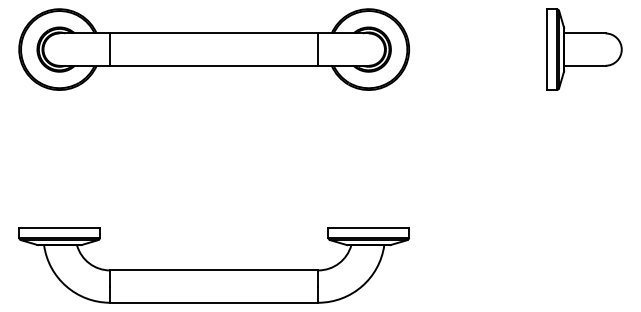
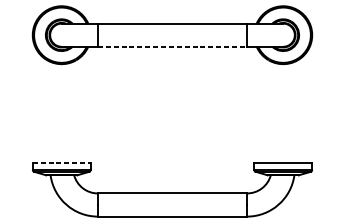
line: (214, 65) -> (172, 46), solid -> dashed
line: (60, 227) -> (62, 162), solid -> dashed

